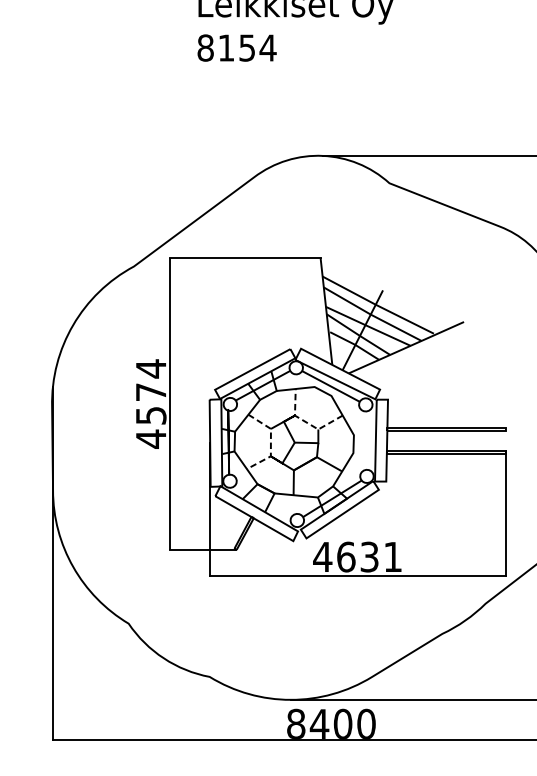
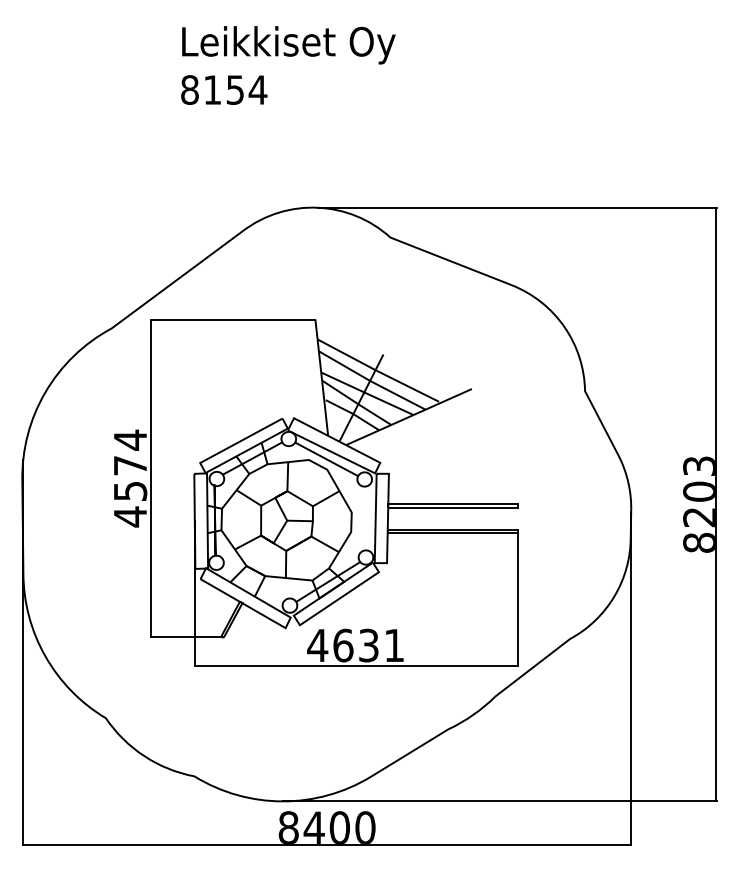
line: (306, 422) -> (300, 498), dashed -> solid
line: (271, 442) -> (261, 520), dashed -> solid

